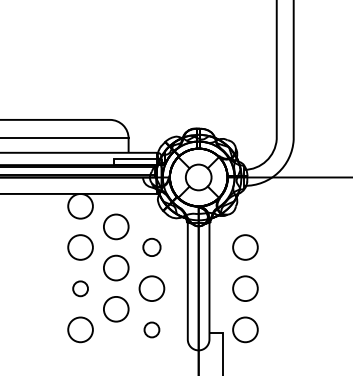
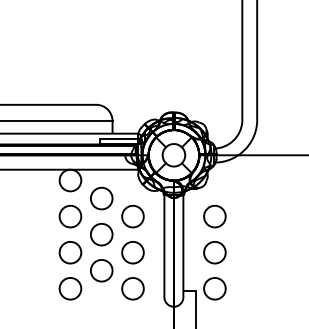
circle: (151, 247) -> (132, 216), size x1.43
circle: (80, 288) -> (70, 252), size x1.67
circle: (151, 329) -> (132, 288), size x1.67

